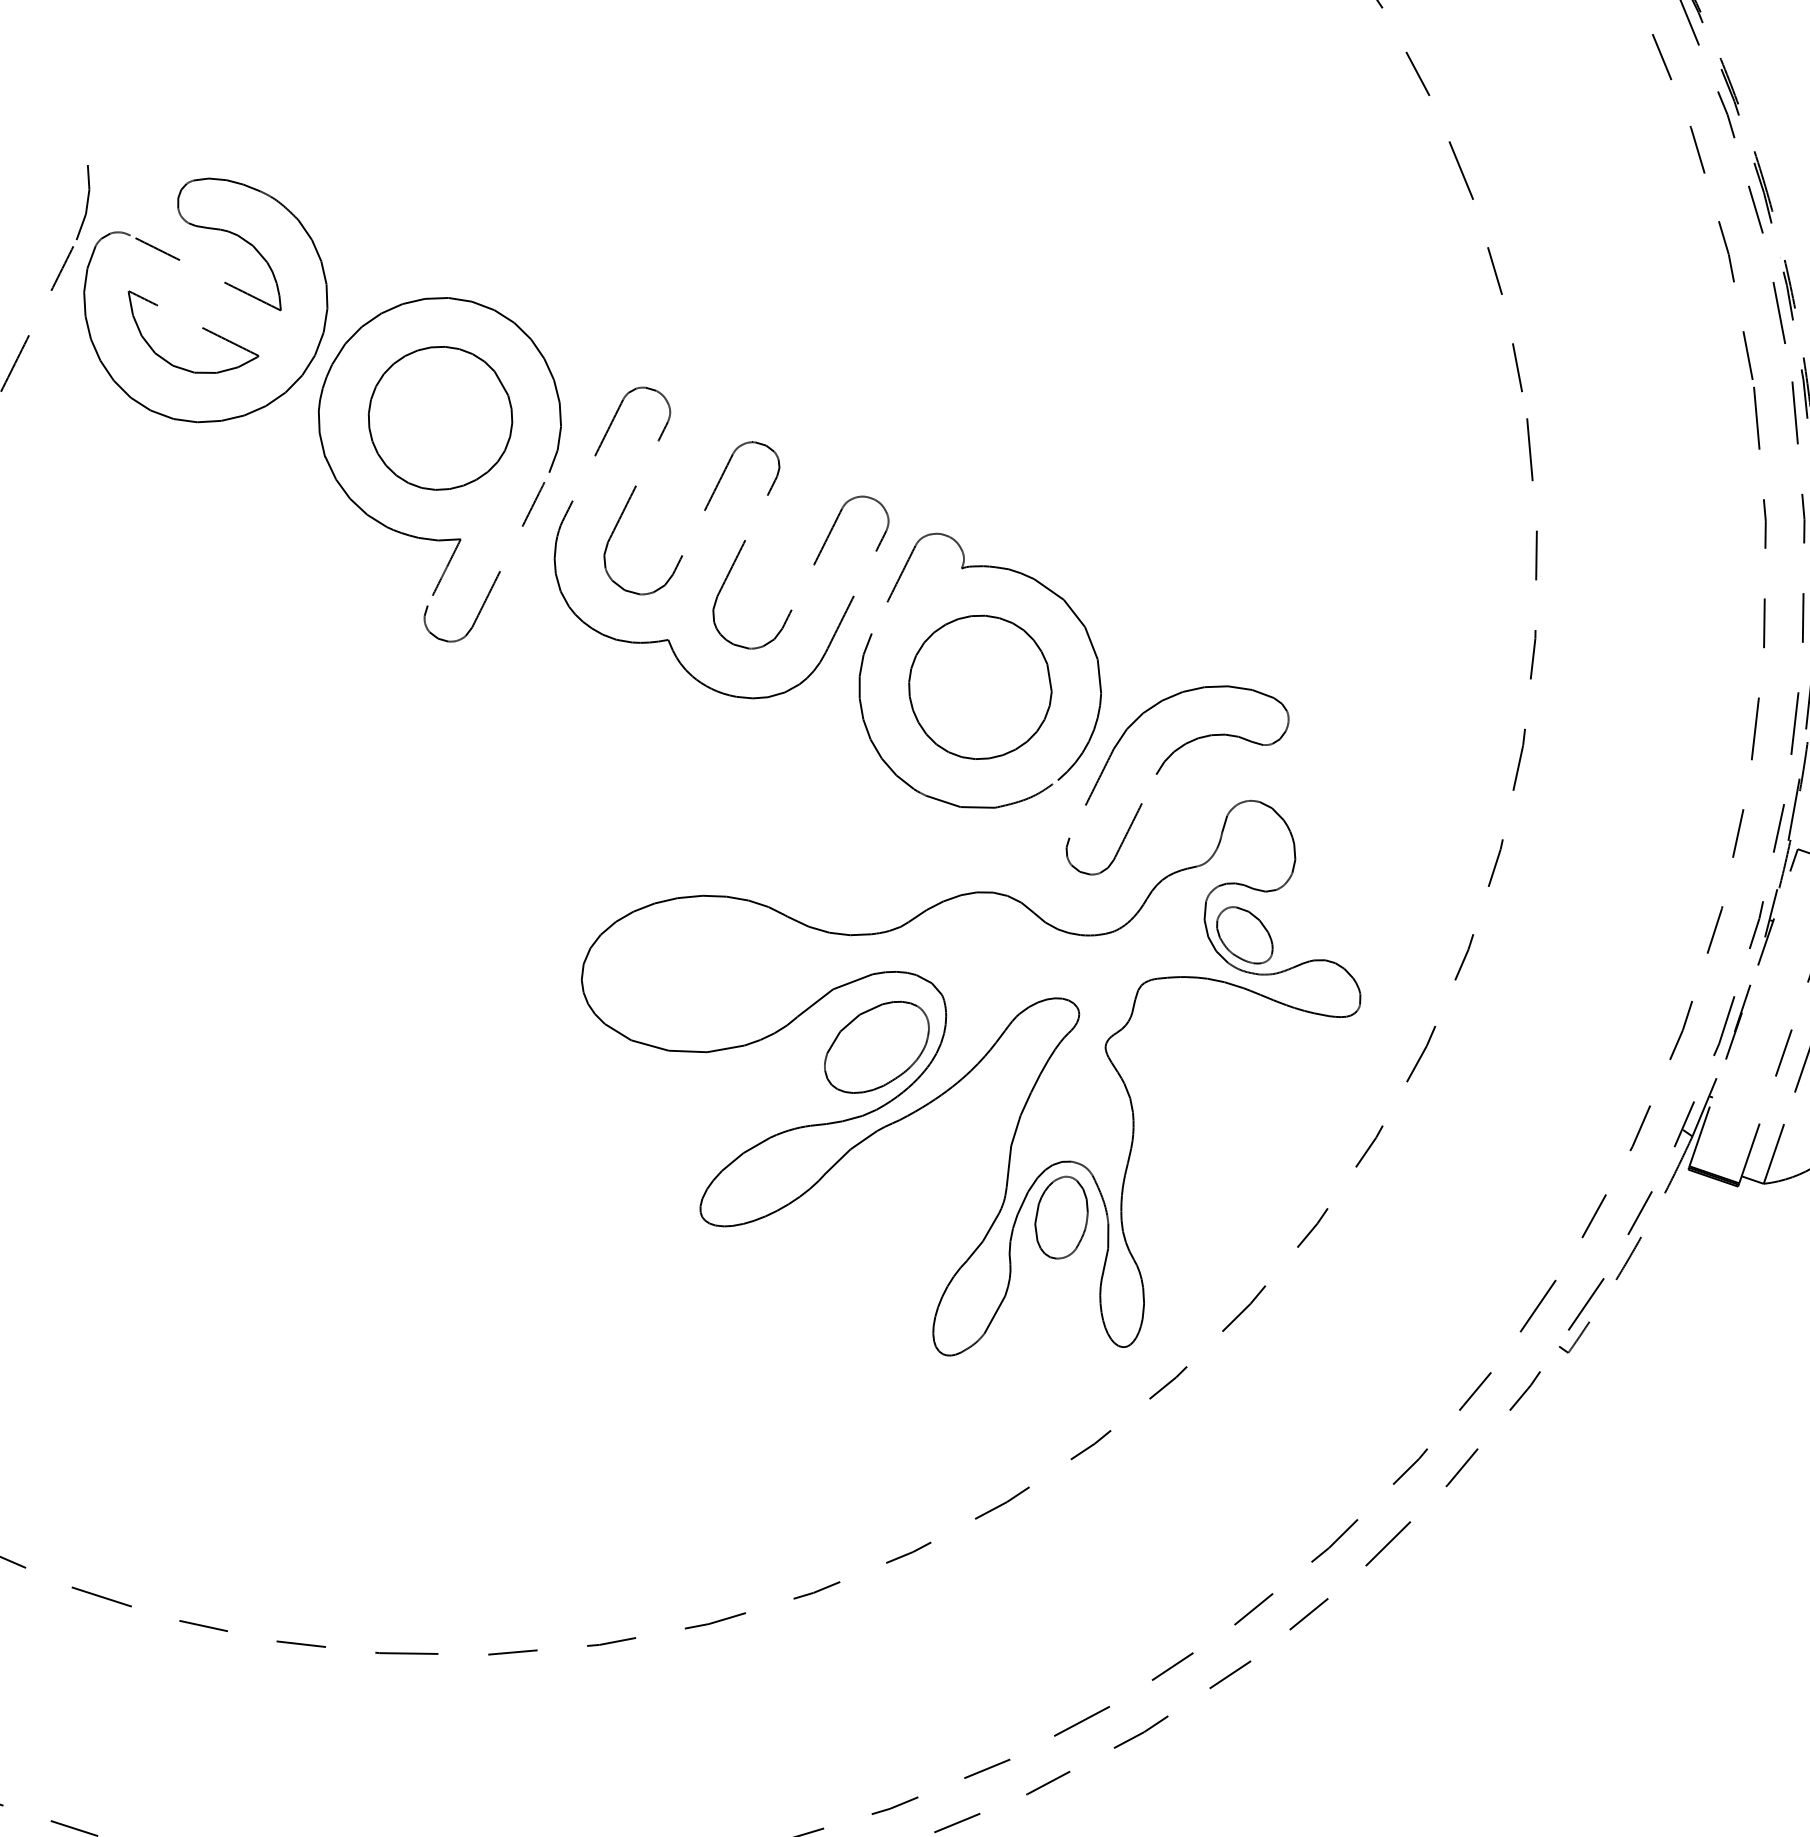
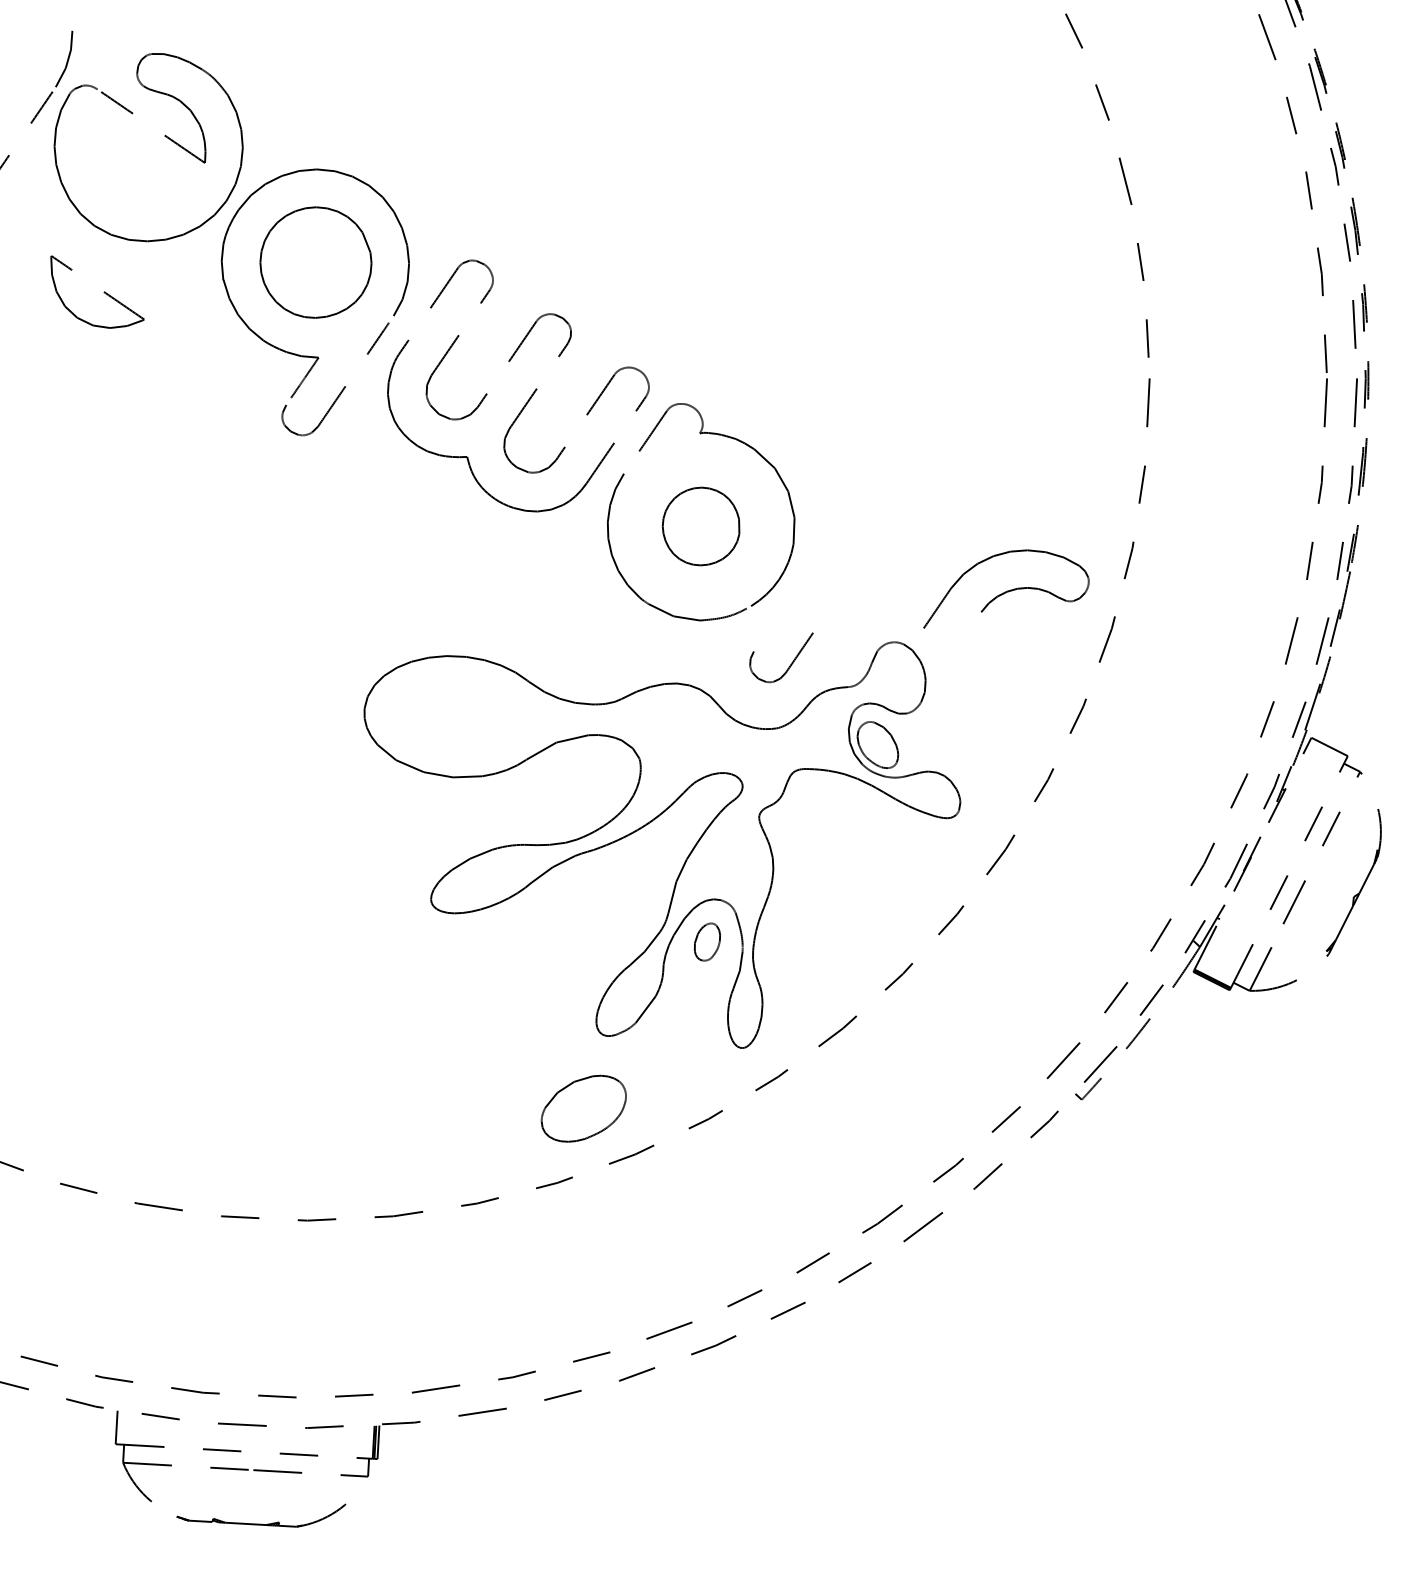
part: (201, 328) -> (103, 292), moved
part: (979, 687) -> (700, 526), size x0.7
part: (1184, 739) -> (1006, 588), moved
part: (876, 1047) -> (583, 1108), moved
part: (1061, 1216) -> (707, 941), size x0.6

